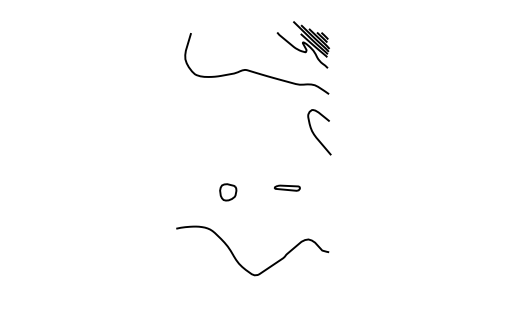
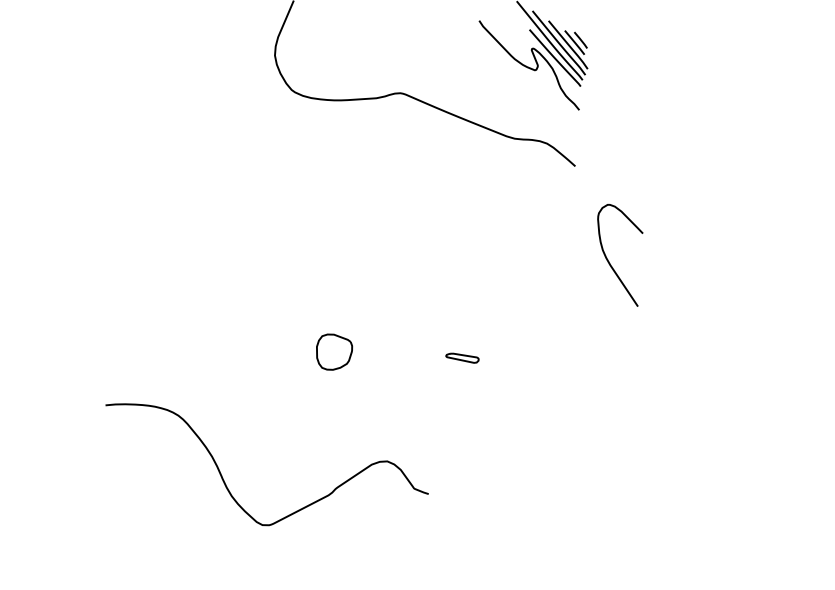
curve: (315, 134) -> (609, 258), moved
part: (287, 187) -> (462, 356), size x0.6
curve: (239, 262) -> (233, 493), moved

